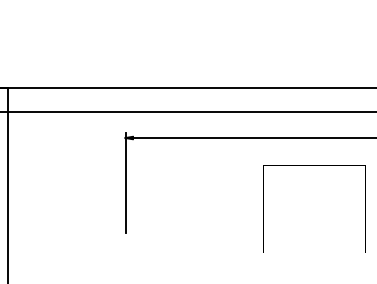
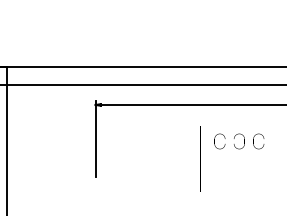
part: (282, 182) -> (215, 138), added
part: (333, 182) -> (253, 138), added
part: (314, 185) -> (239, 141), added

